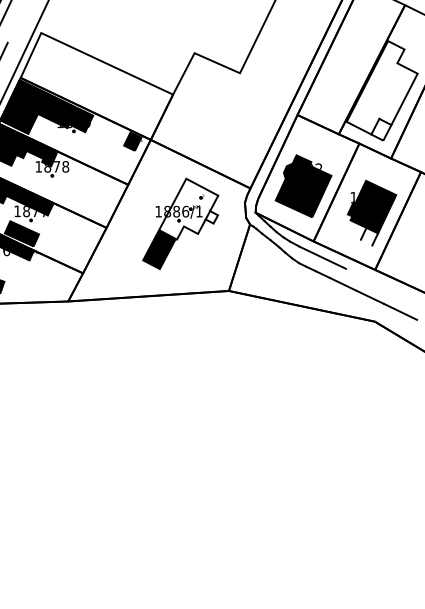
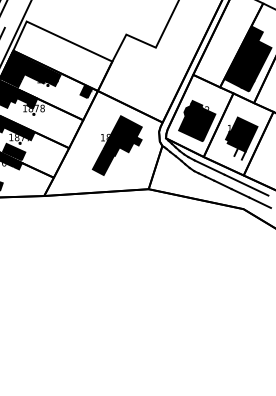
fill: (382, 89) -> (248, 58), added
fill: (188, 208) -> (122, 135), added
line: (379, 283) -> (246, 184), added

